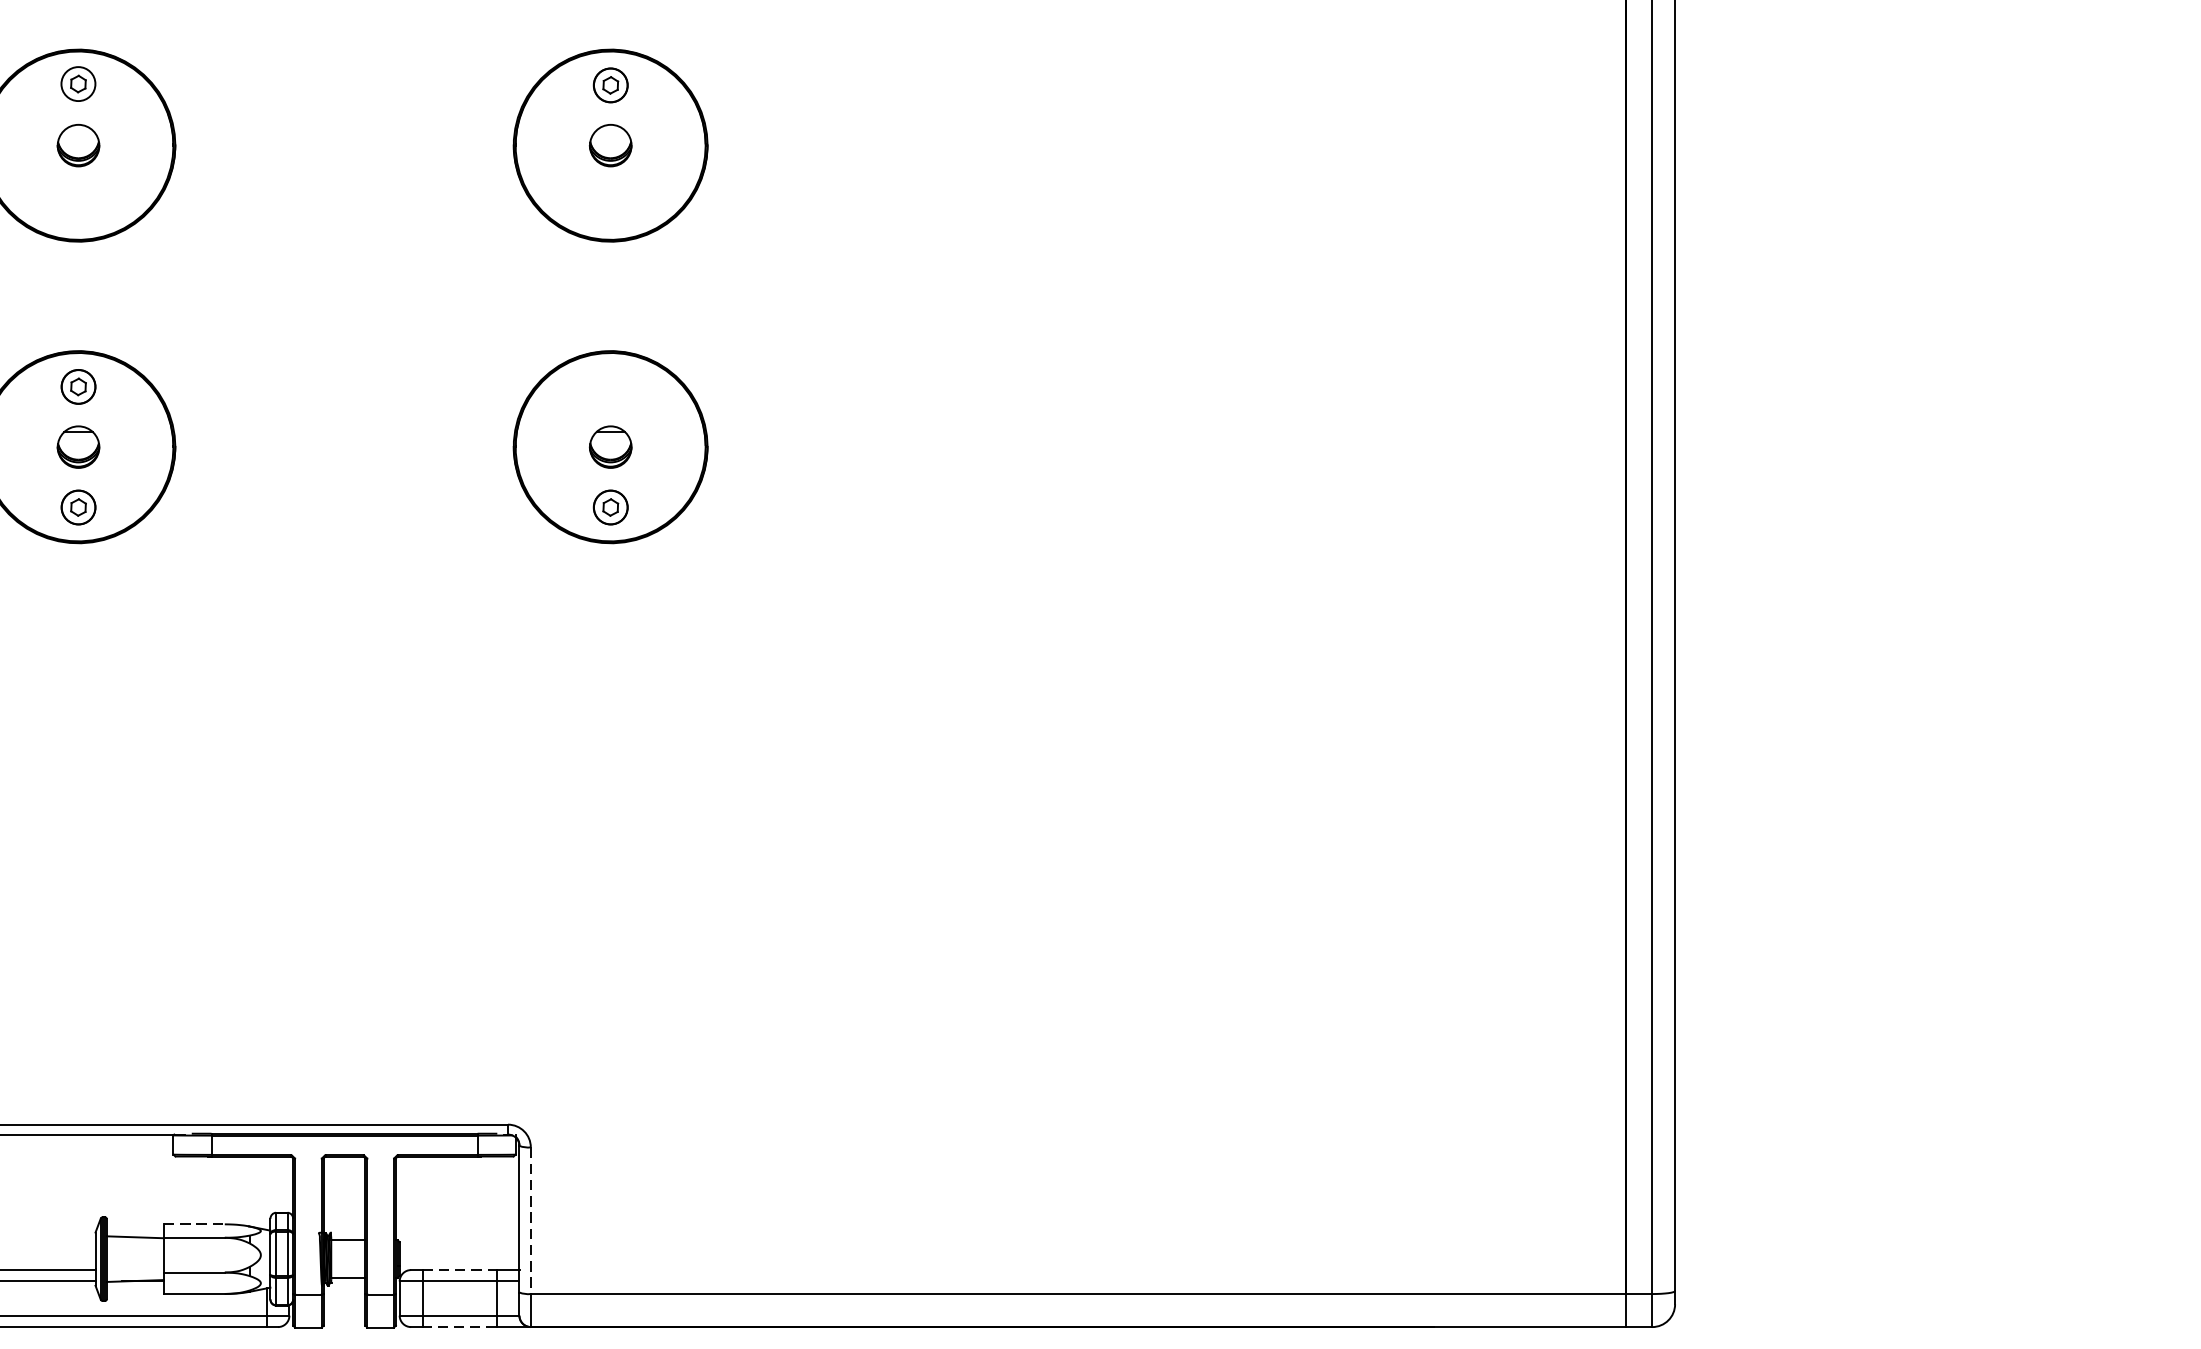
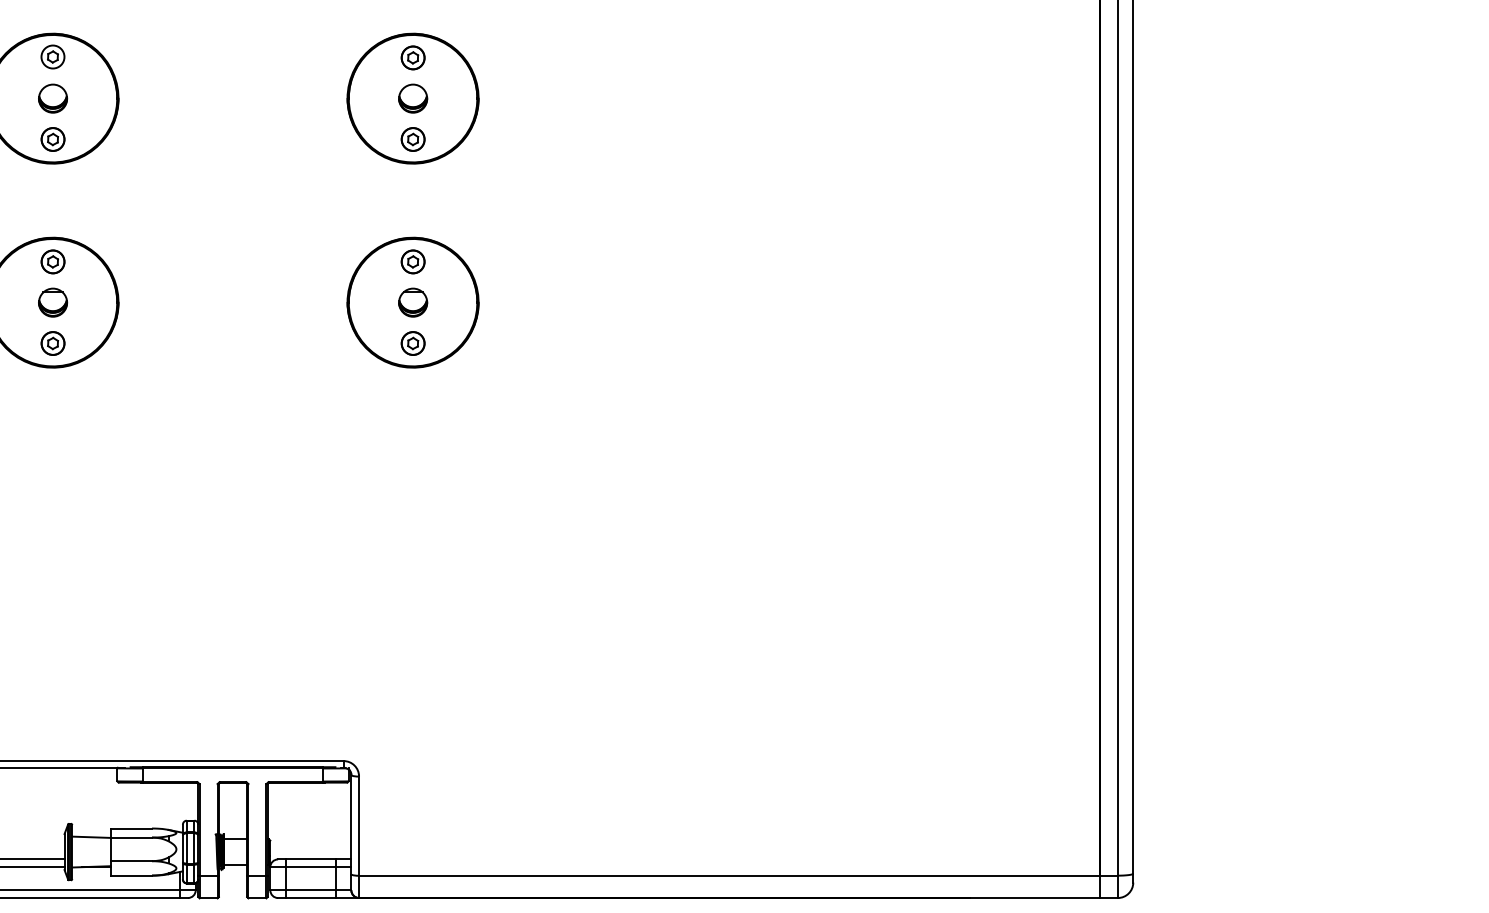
part: (77, 205) -> (52, 139), added
part: (609, 205) -> (412, 139), added
part: (609, 386) -> (412, 261), added
line: (531, 1221) -> (359, 826), dashed -> solid
line: (194, 1224) -> (131, 828), dashed -> solid
line: (460, 1270) -> (311, 859), dashed -> solid
line: (459, 1327) -> (310, 898), dashed -> solid

